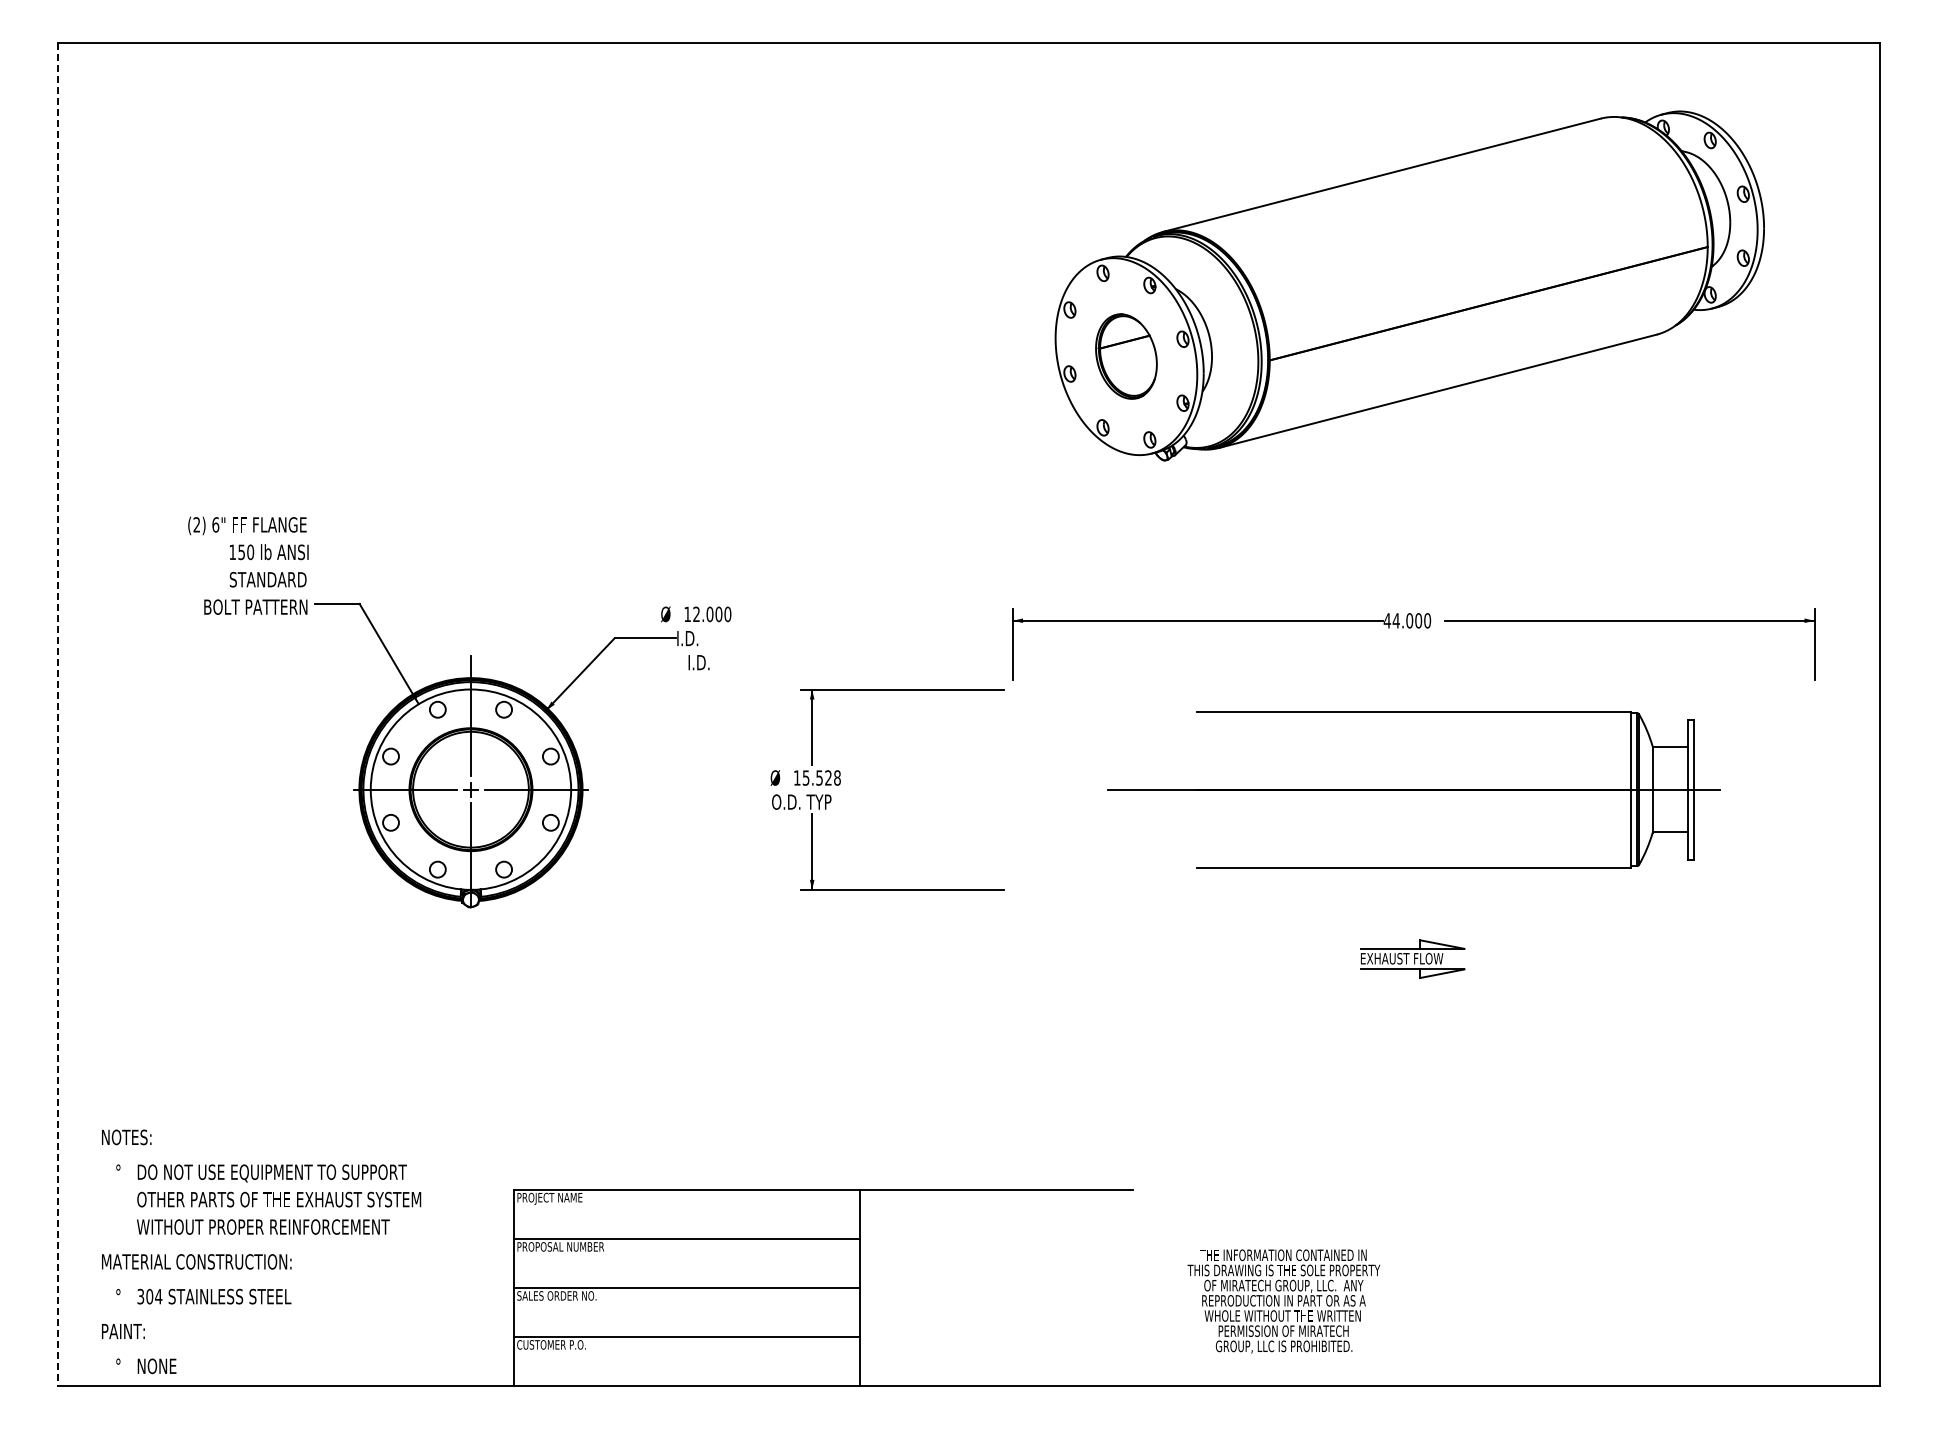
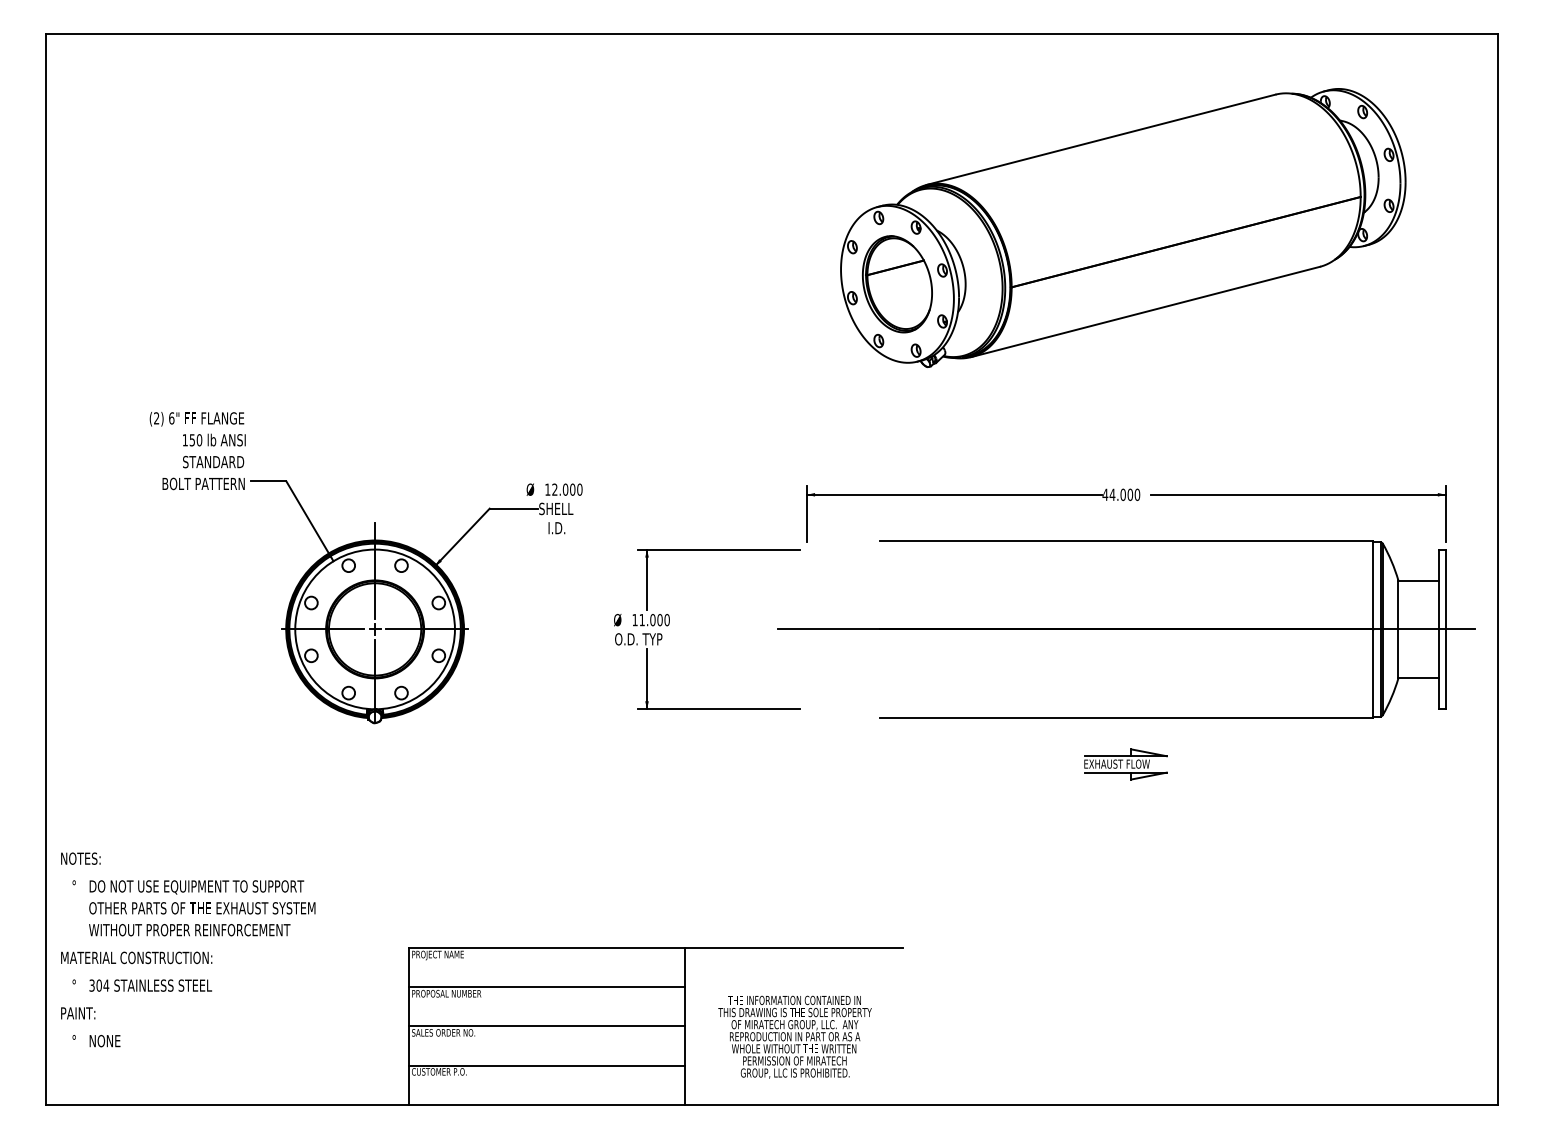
part: (1126, 356) -> (897, 284), size x1.43
text: (697, 638) -> (555, 508), I.D. -> SHELL
line: (58, 714) -> (46, 569), dashed -> solid
text: (821, 777) -> (654, 619), 15.528 -> 11.000
part: (1413, 789) -> (1126, 629), size x1.43
text: (261, 1251) -> (188, 949), moved
text: (1283, 1301) -> (794, 1037), moved

